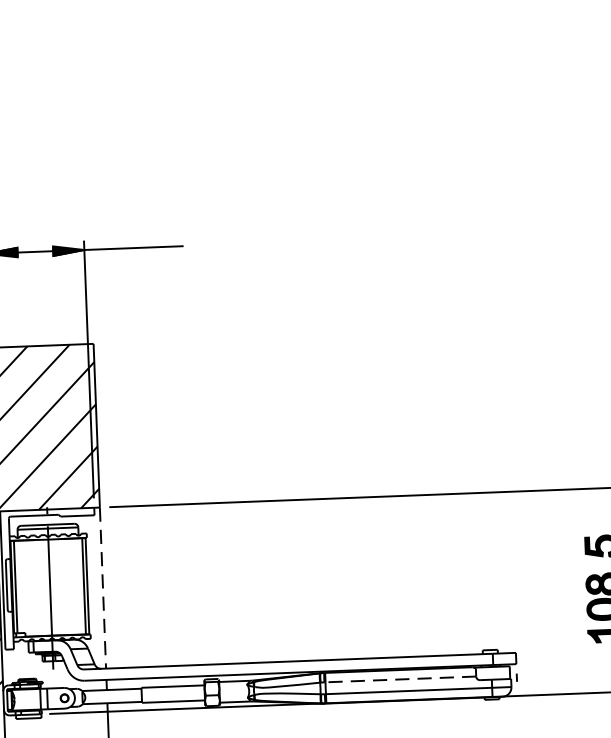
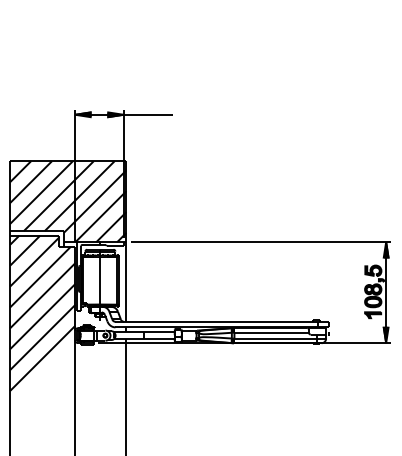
line: (103, 589) -> (126, 282), dashed -> solid
line: (400, 678) -> (271, 332), dashed -> solid

